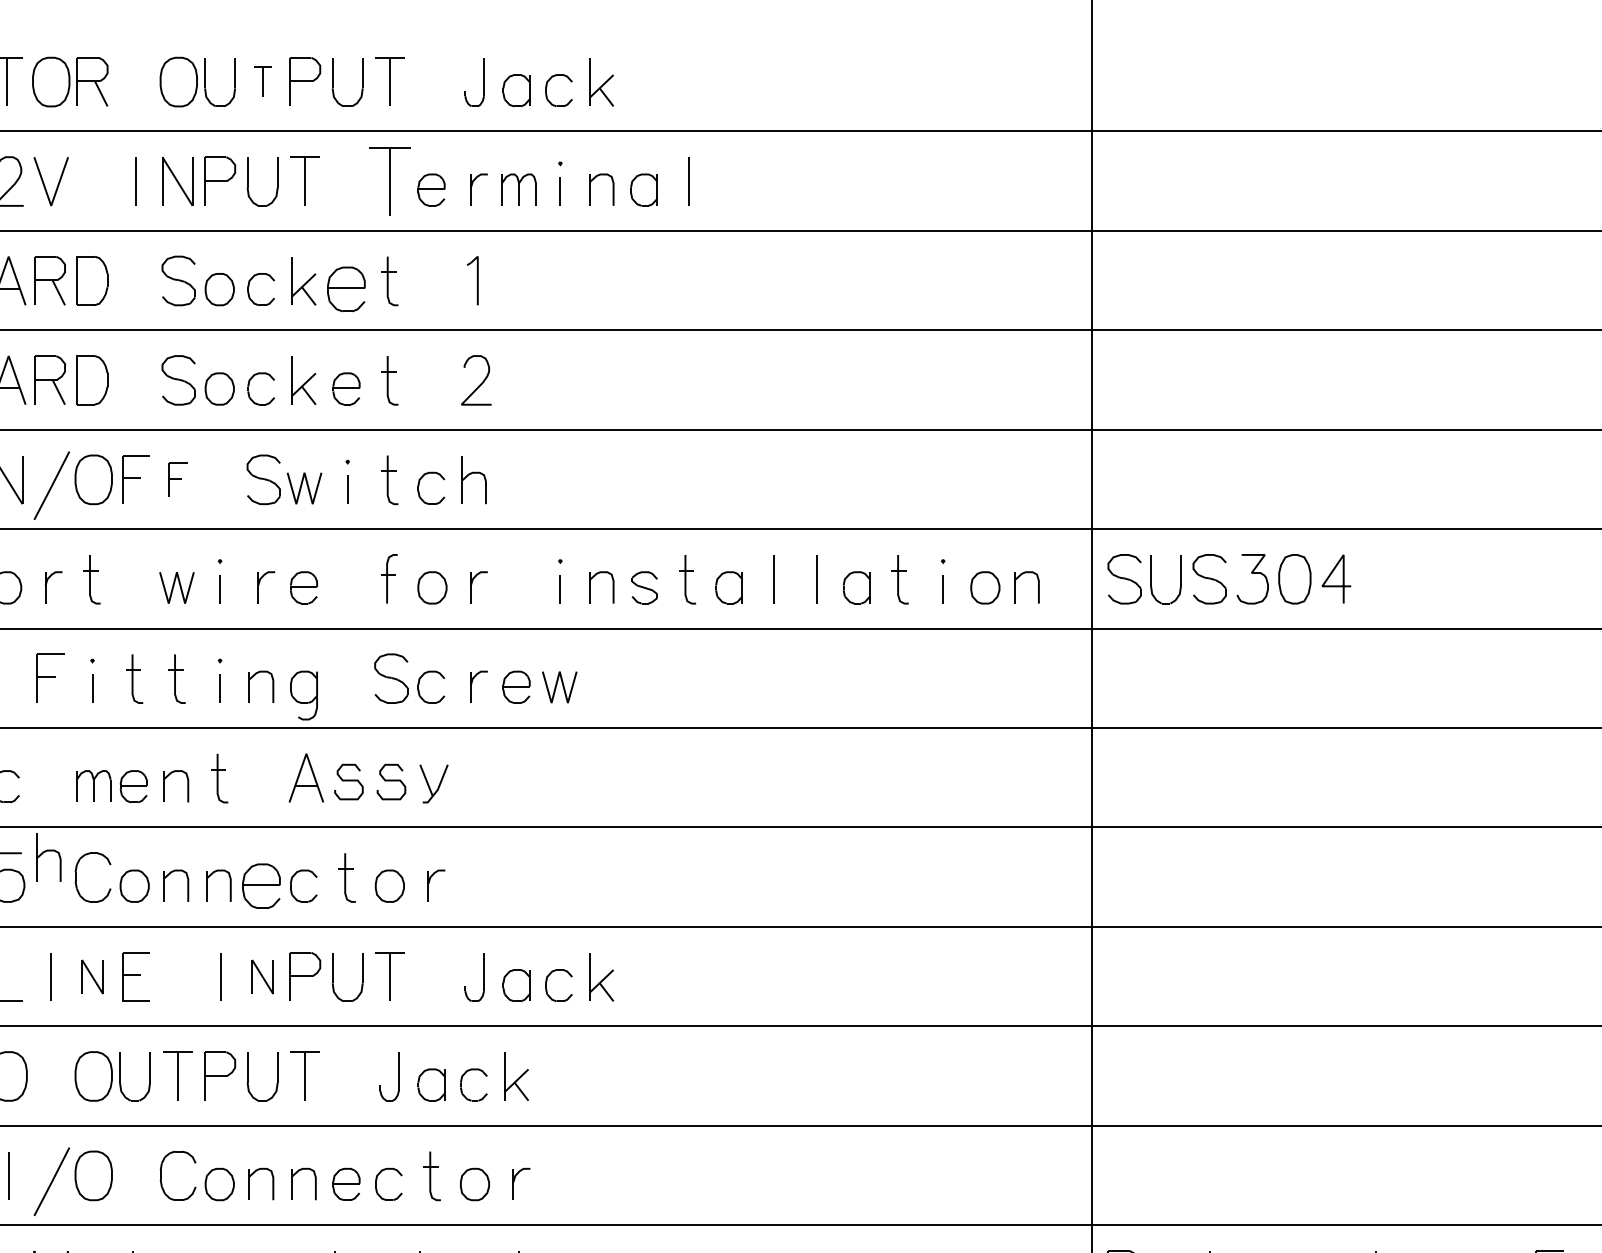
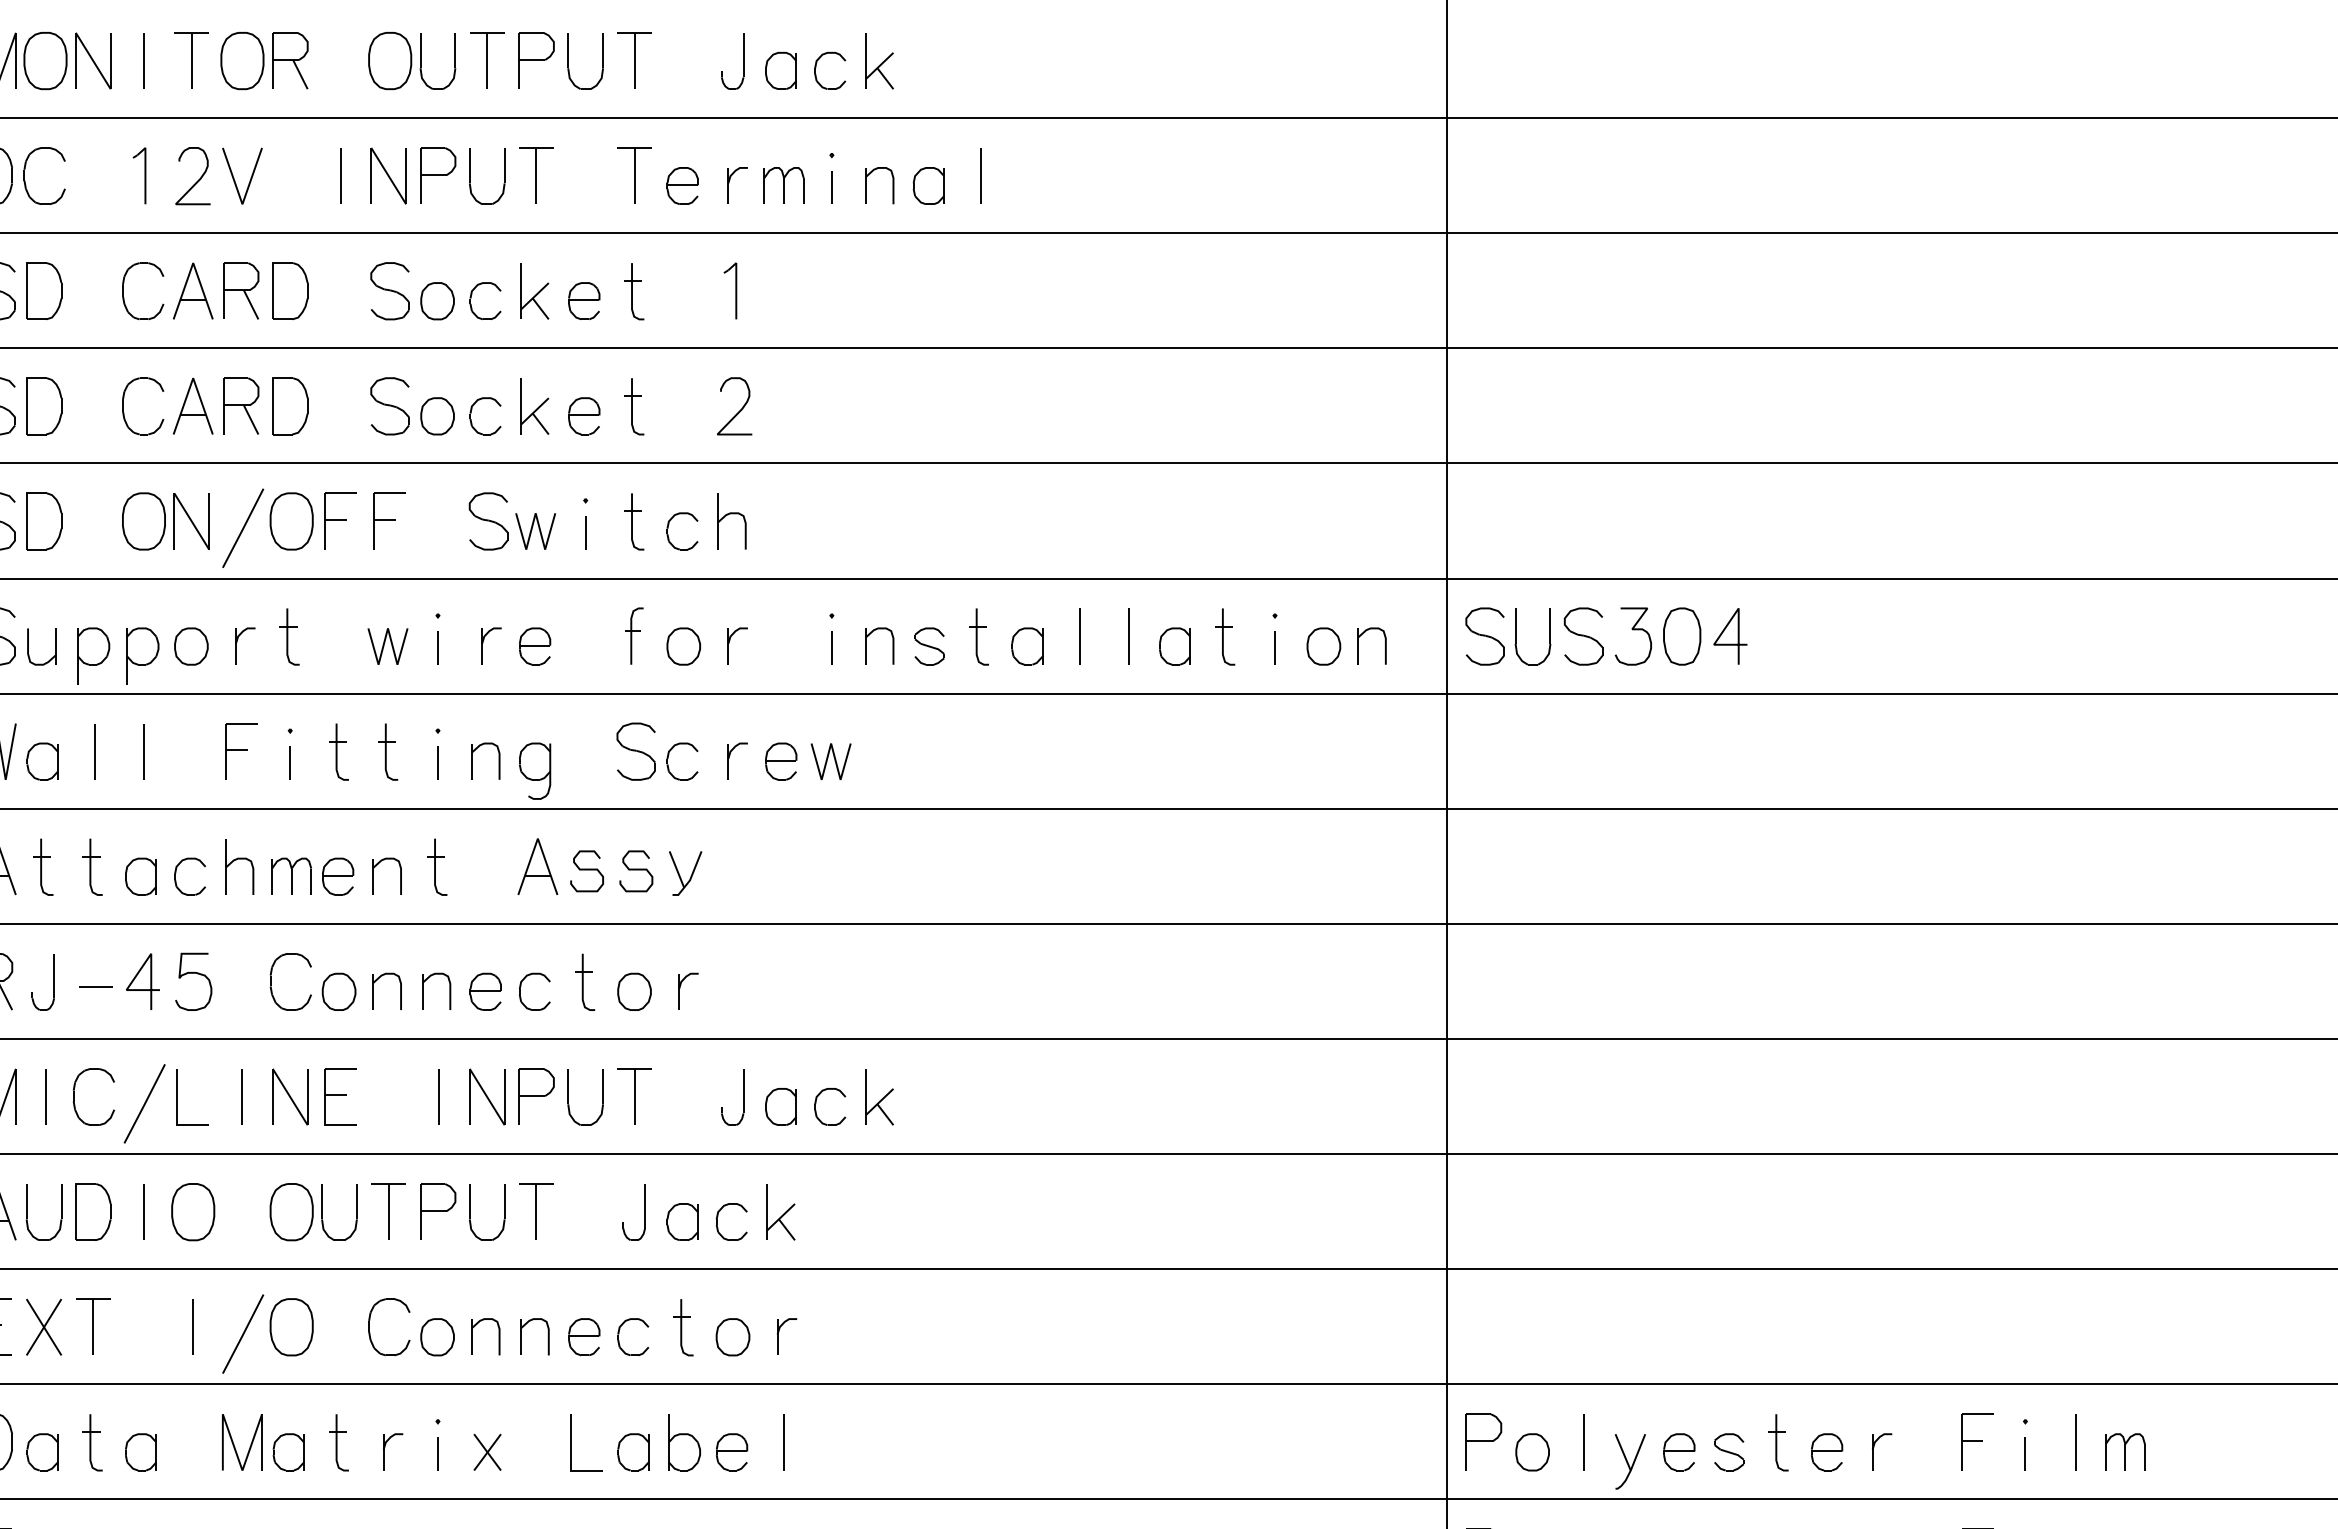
part: (262, 81) -> (487, 60), size x1.67
part: (389, 180) -> (634, 175), size x0.71
part: (346, 289) -> (584, 301), size x0.71
part: (178, 479) -> (389, 520), size x1.43
part: (46, 852) -> (236, 860), moved
part: (261, 885) -> (485, 991), size x0.71
part: (92, 976) -> (290, 1096), size x1.43
part: (262, 976) -> (487, 1096), size x1.43

